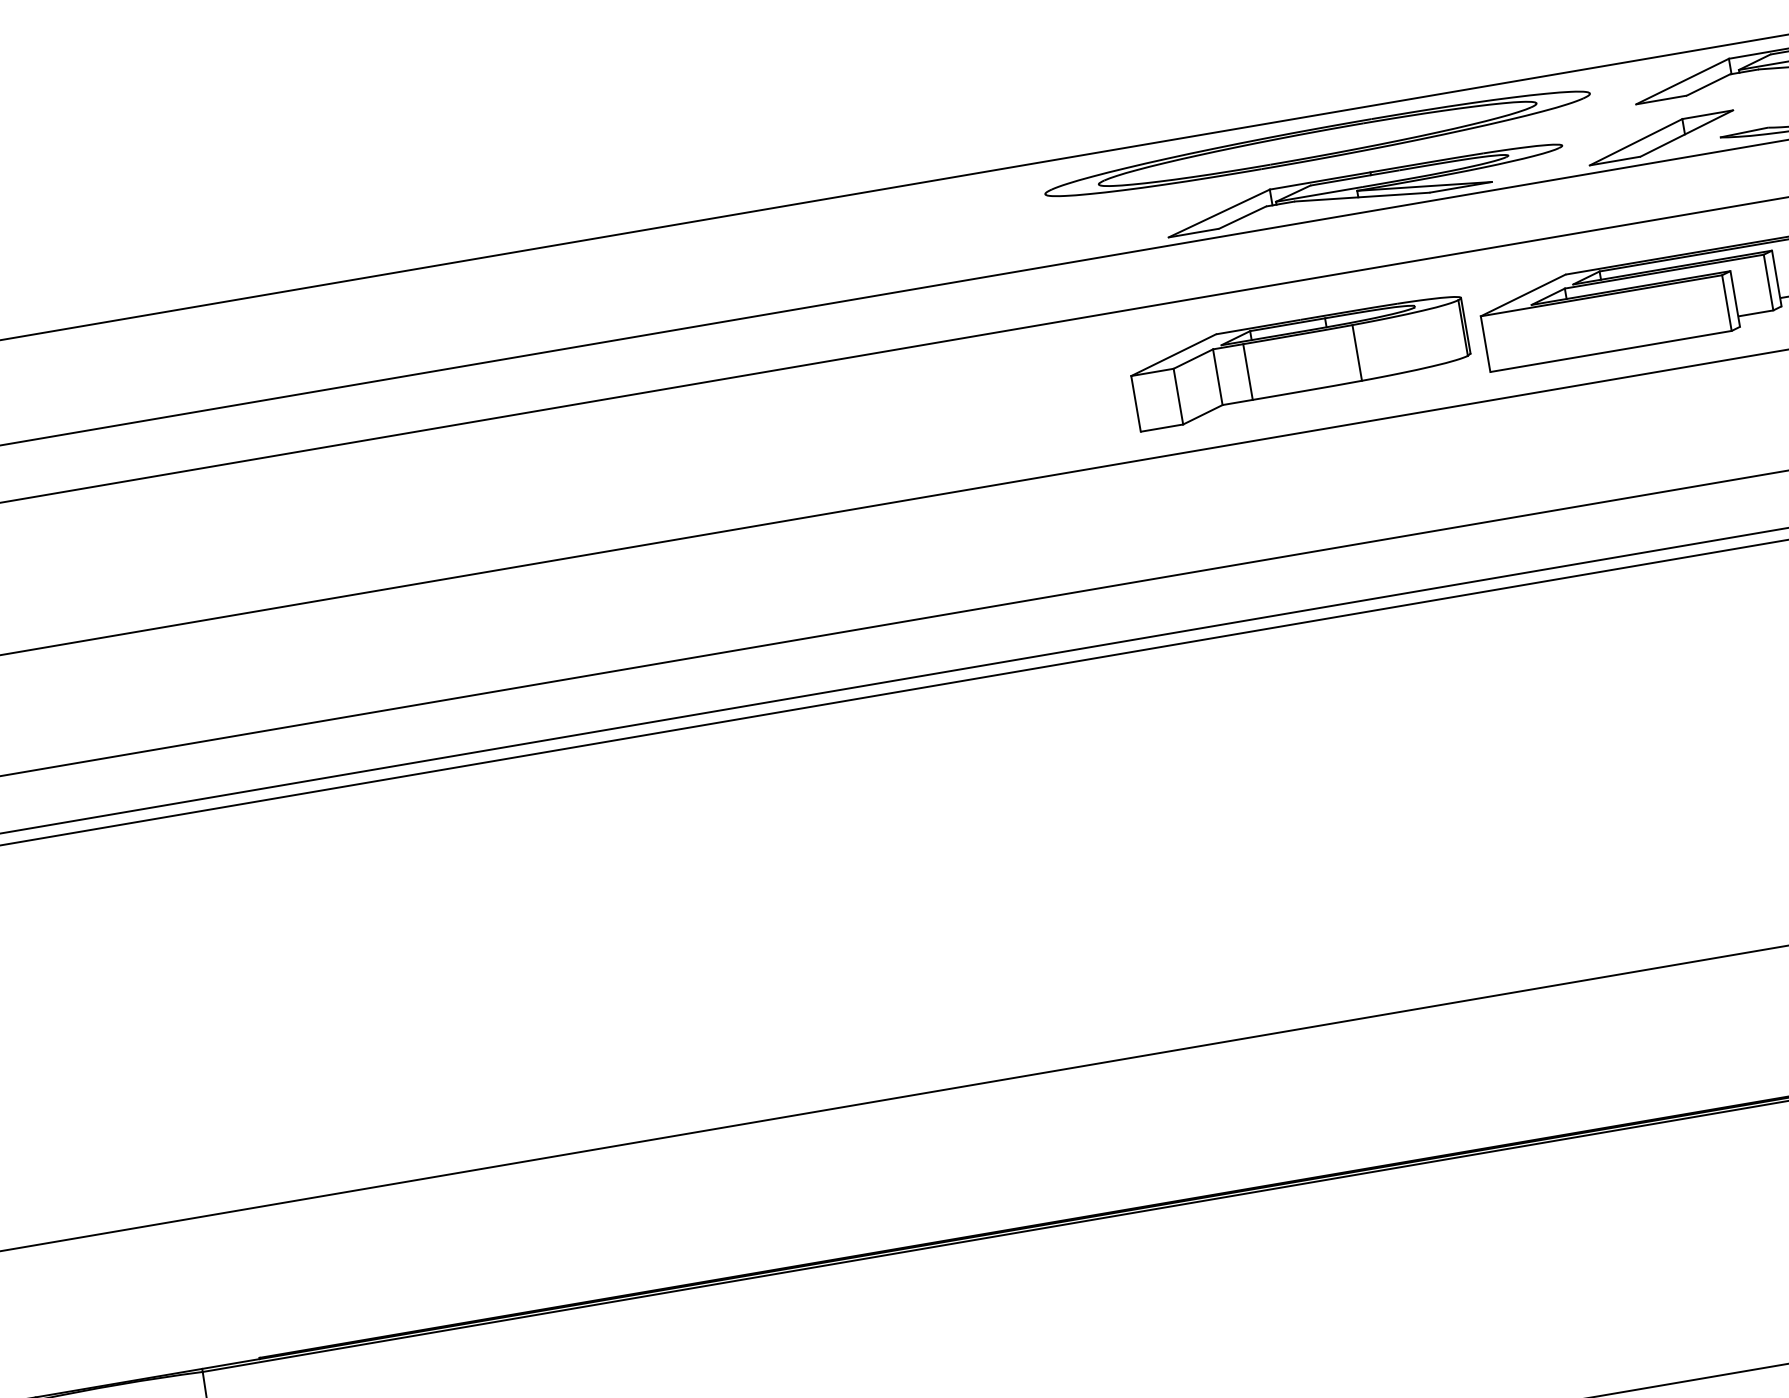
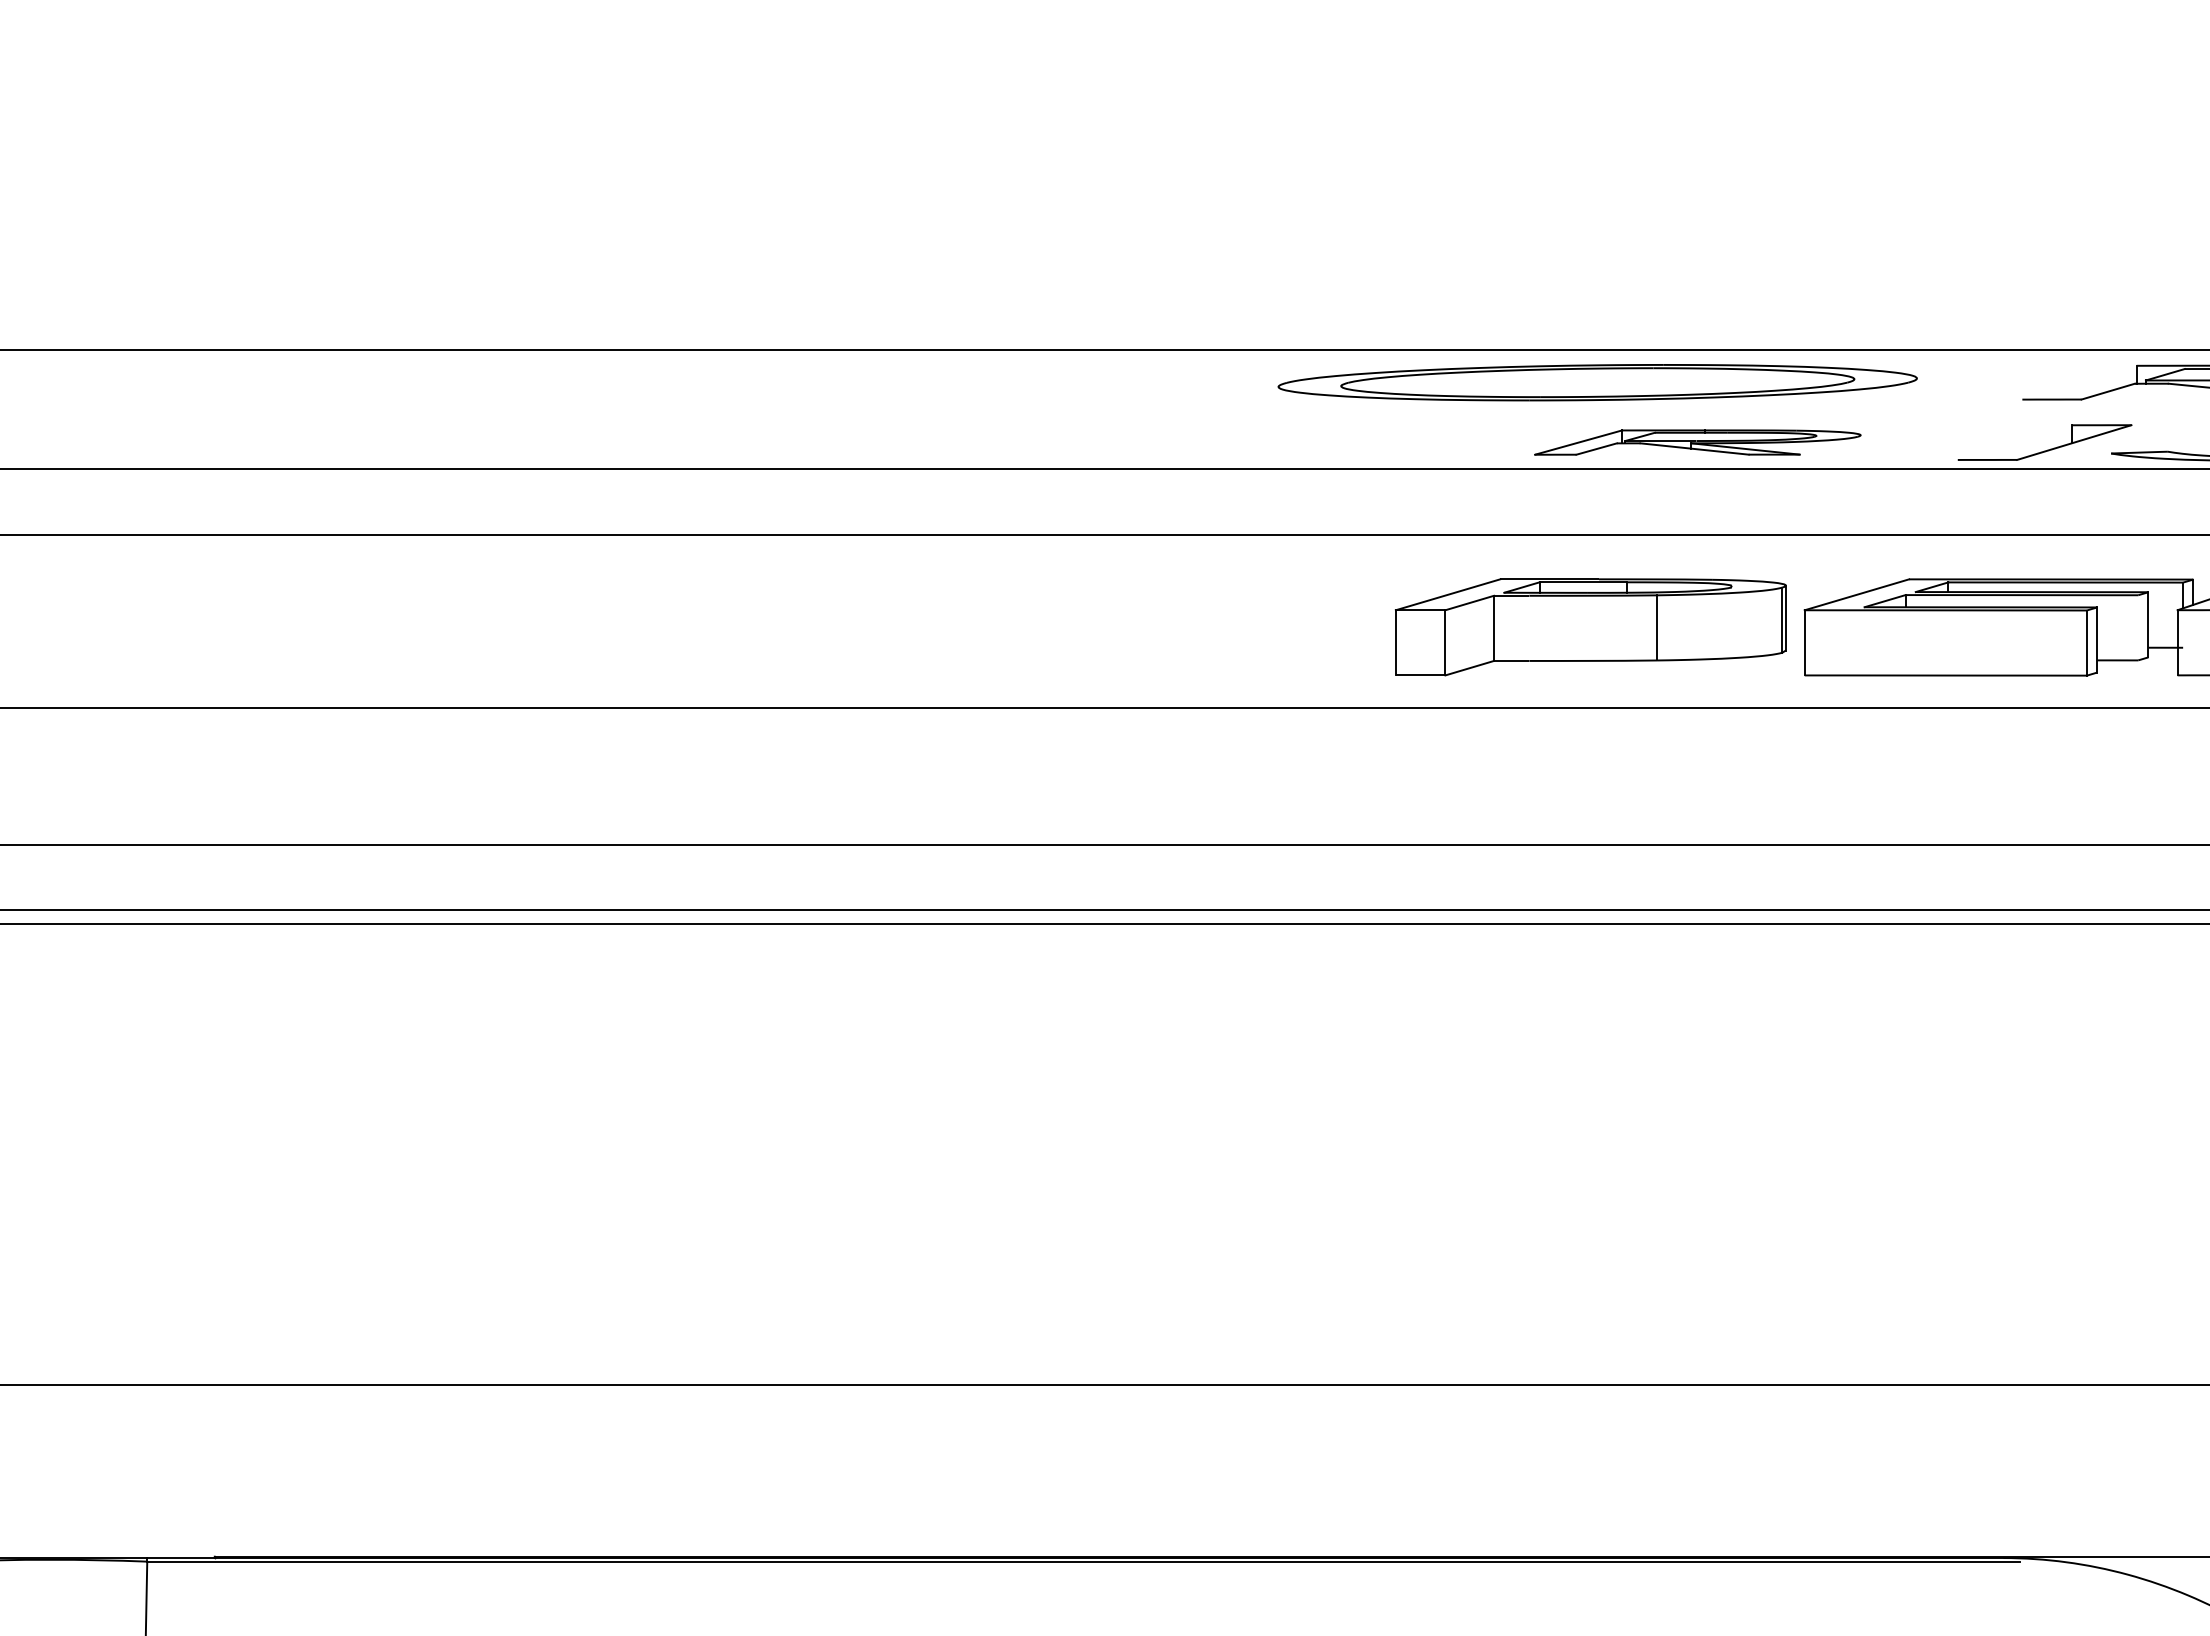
line: (1682, 81) -> (2079, 382), removed
line: (1635, 142) -> (2014, 442), removed
part: (1317, 143) -> (1597, 382), moved
part: (1364, 188) -> (1697, 442), size x0.7
line: (1768, 282) -> (2138, 627), removed
line: (1248, 371) -> (1529, 627), removed

